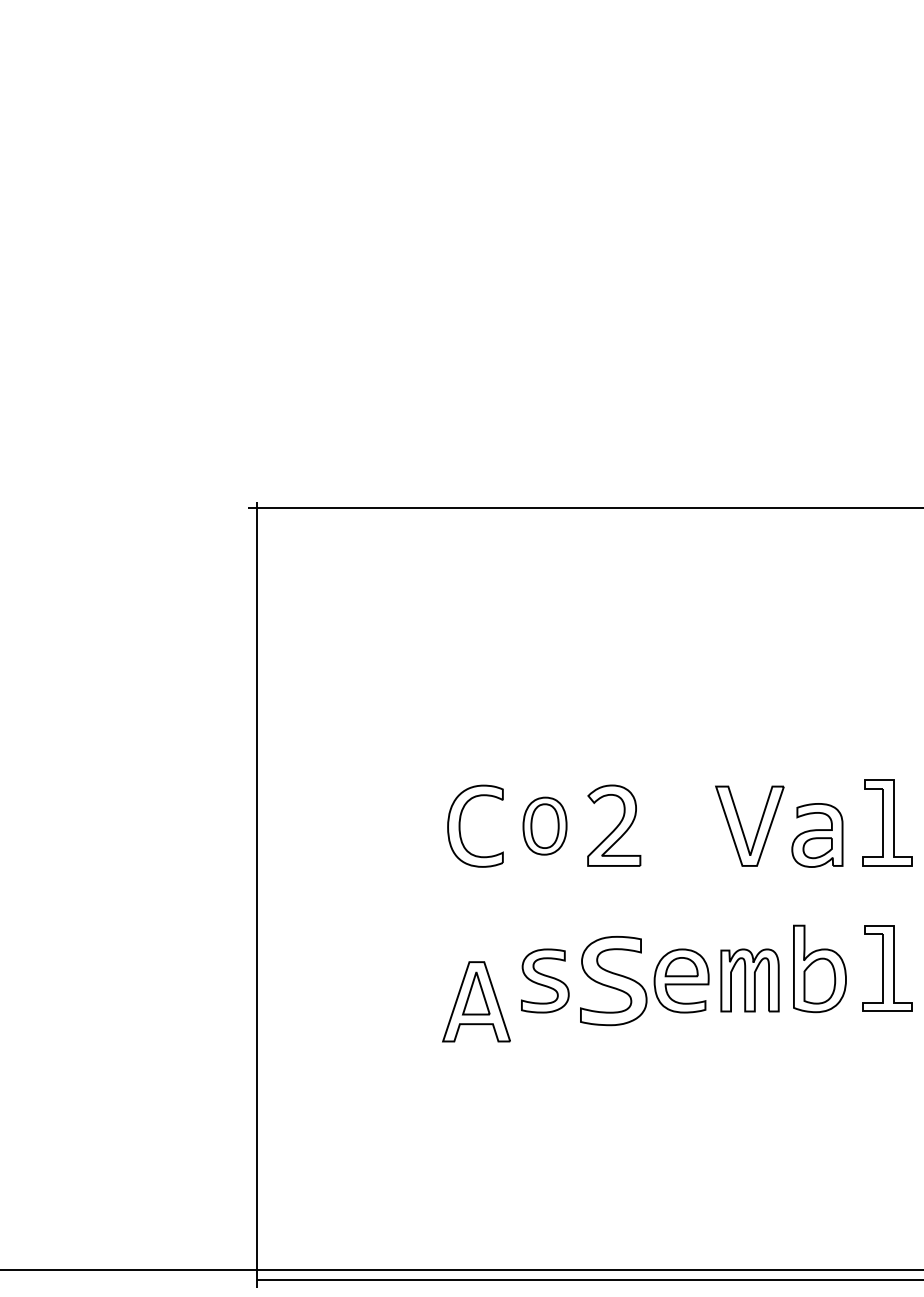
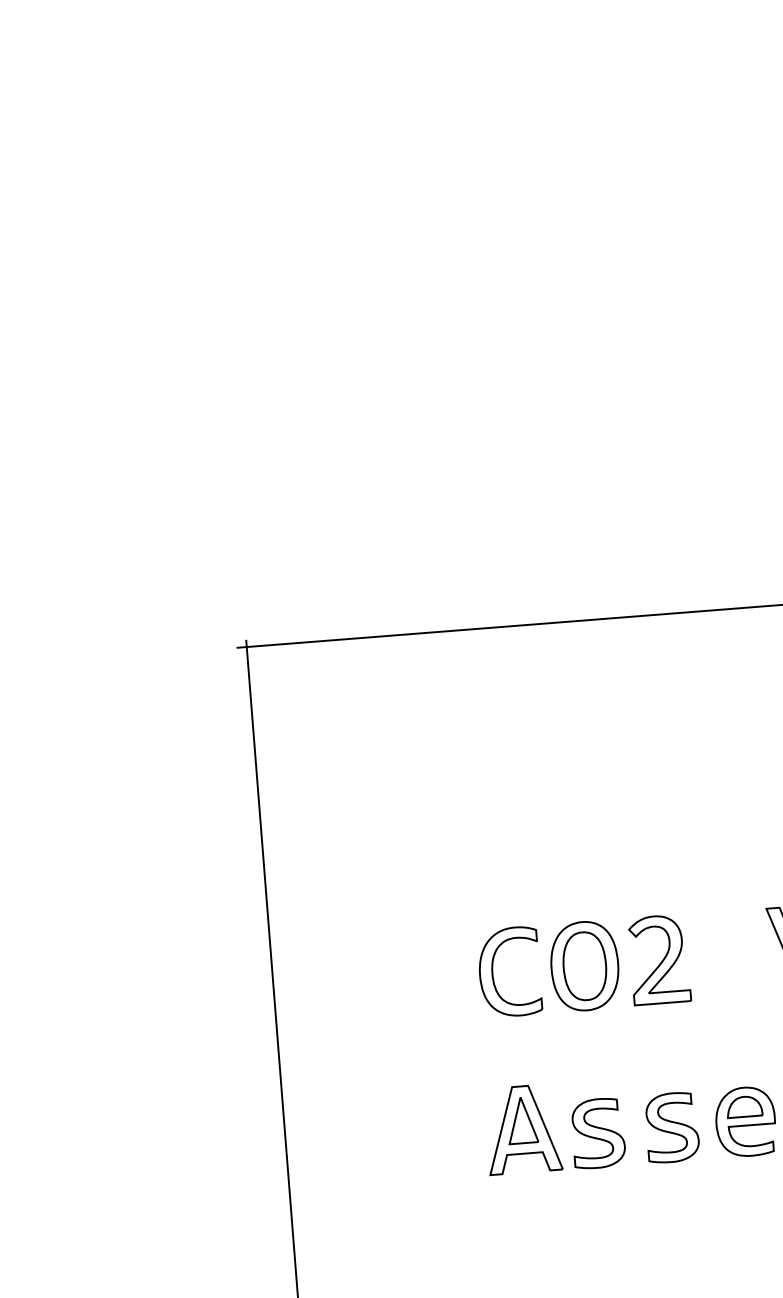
part: (544, 825) -> (584, 965), size x1.43
part: (613, 980) -> (671, 1127), size x0.71
part: (476, 1001) -> (523, 1129), moved

